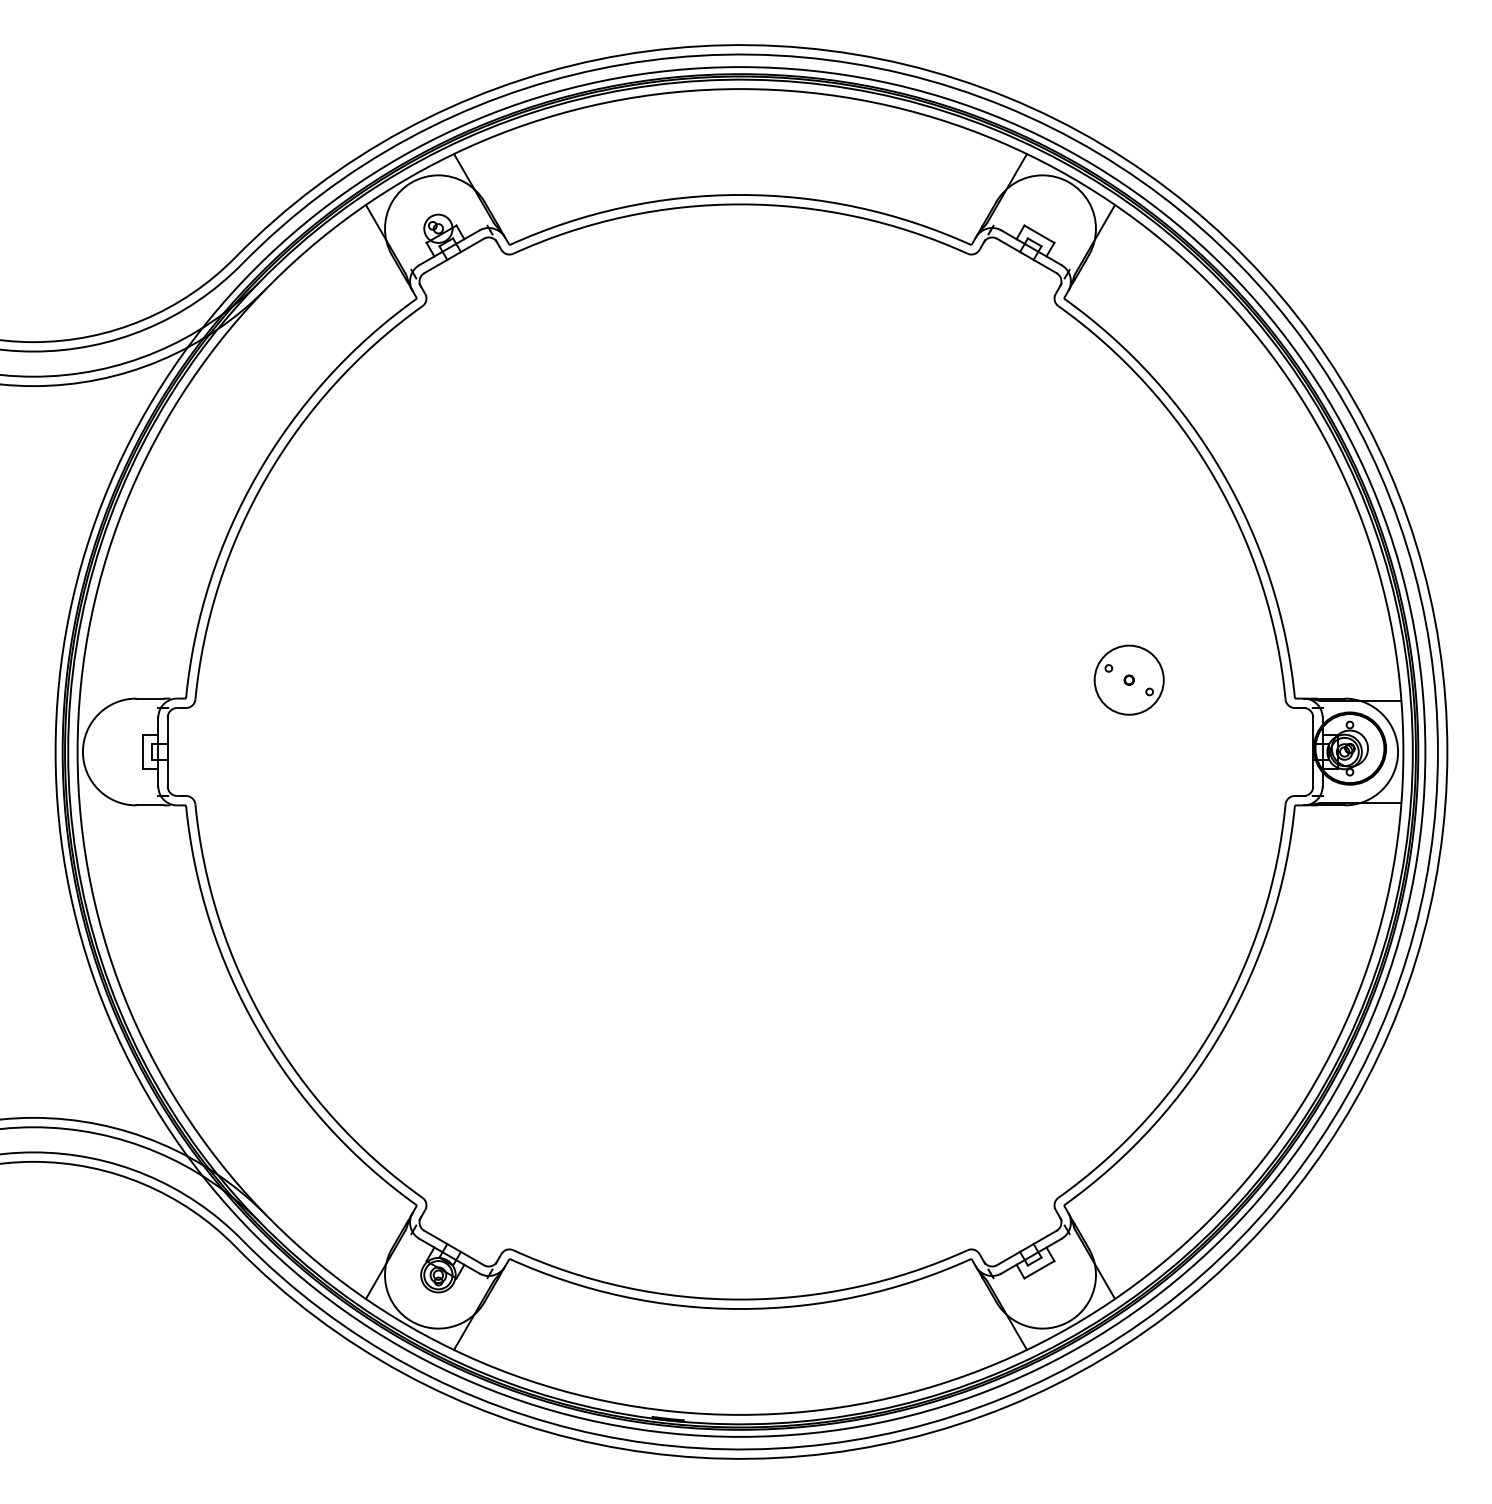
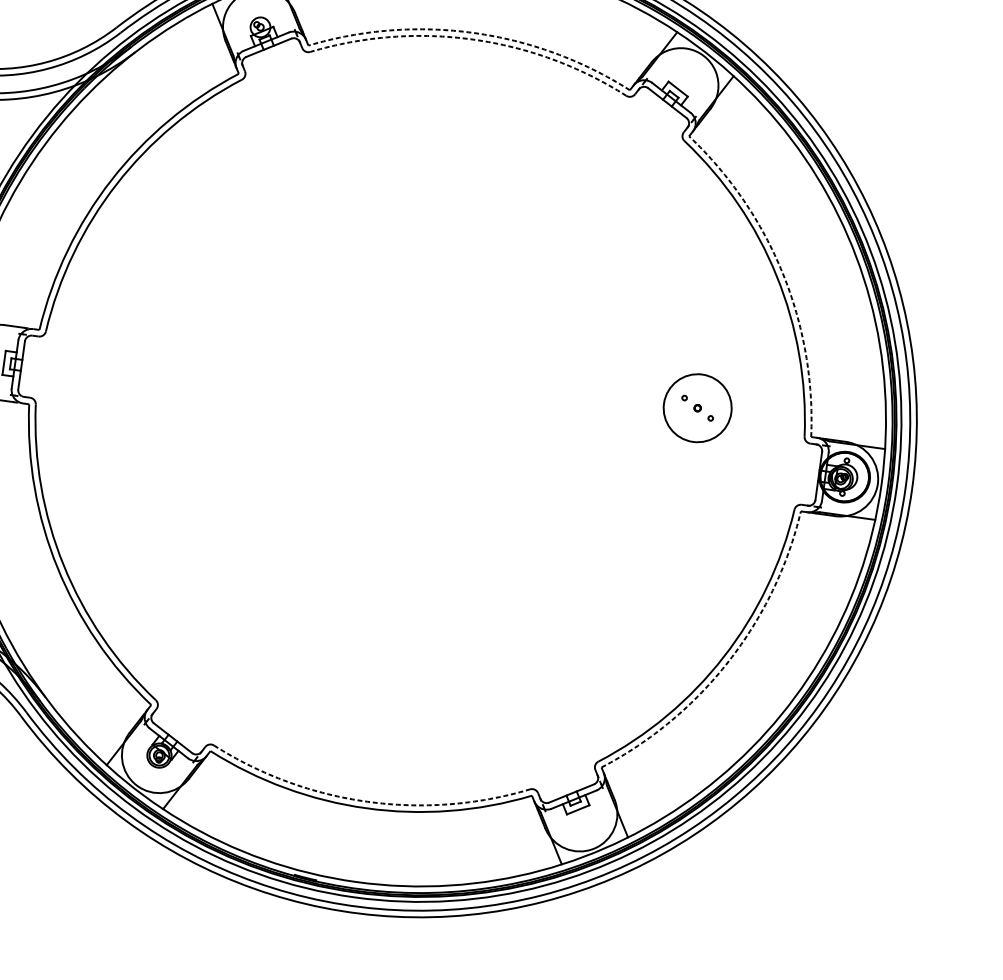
arc: (740, 194) -> (474, 32), solid -> dashed
arc: (740, 204) -> (473, 39), solid -> dashed
arc: (1222, 473) -> (782, 273), solid -> dashed
circle: (1128, 679) -> (697, 407), size x1.4
arc: (1222, 1030) -> (728, 661), solid -> dashed
arc: (740, 1299) -> (367, 801), solid -> dashed

